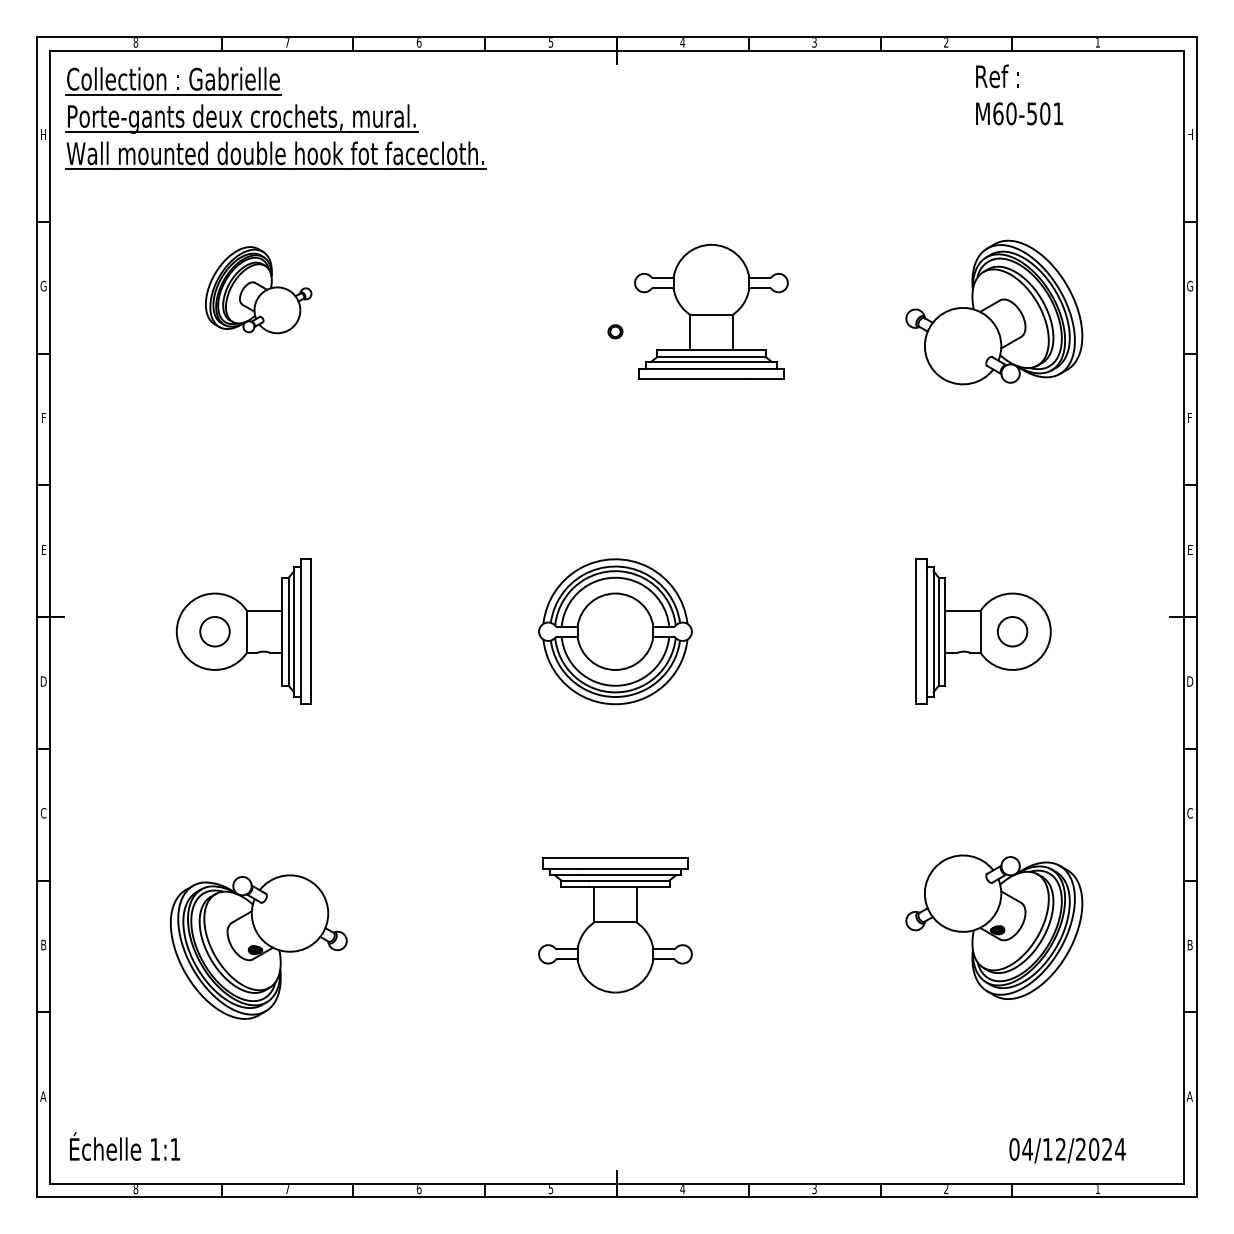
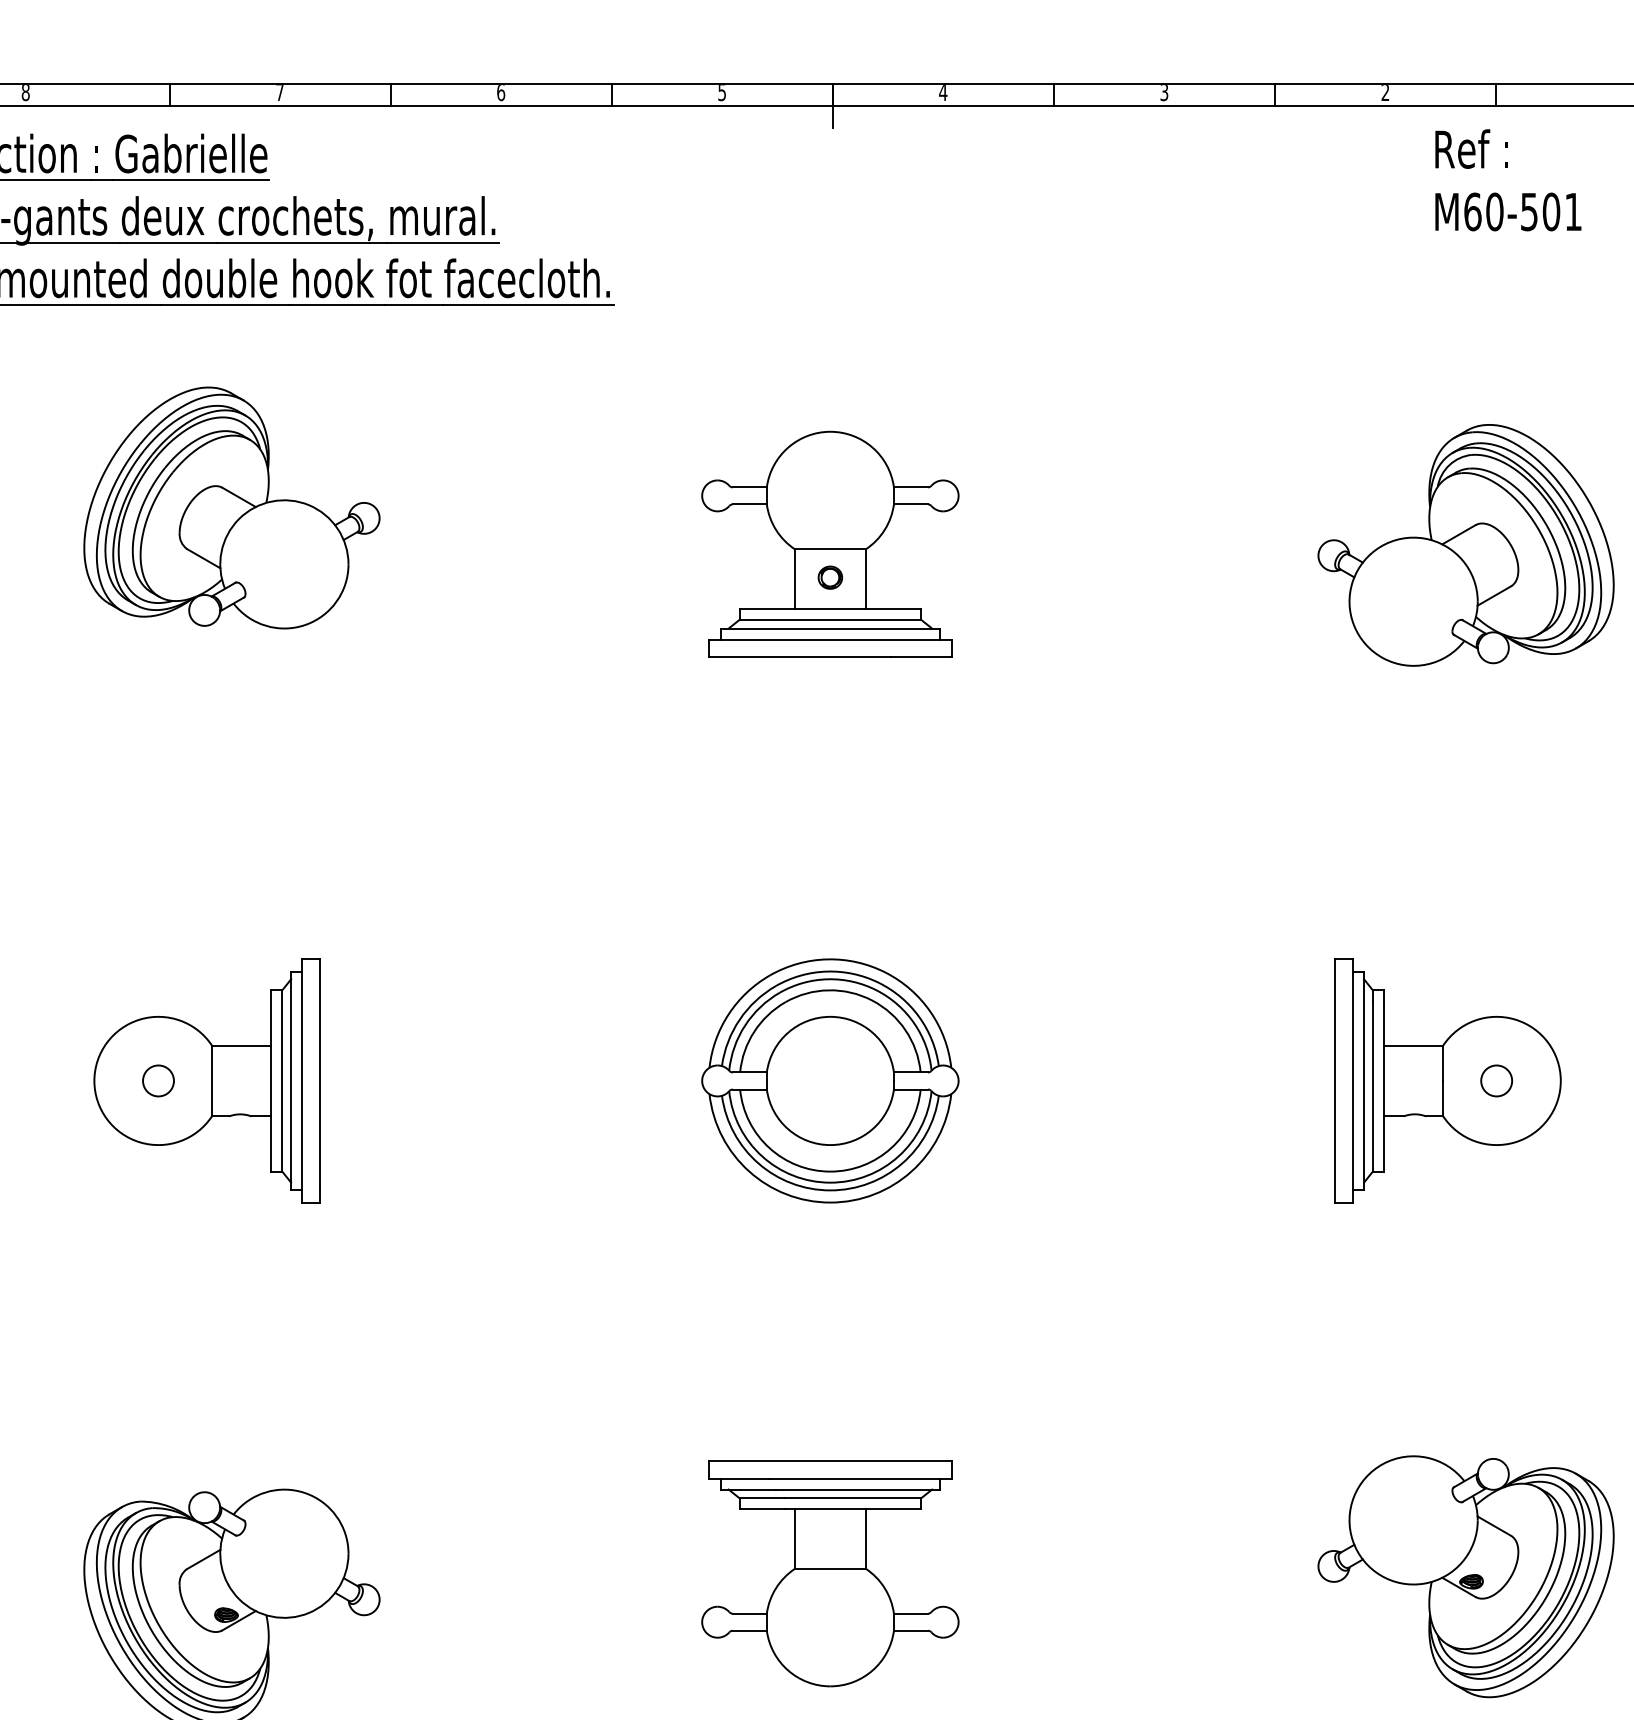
part: (258, 289) -> (231, 506), size x1.67
part: (711, 311) -> (830, 543), moved
circle: (214, 631) -> (157, 1080), size x0.62
circle: (1012, 631) -> (1496, 1080), size x0.62

